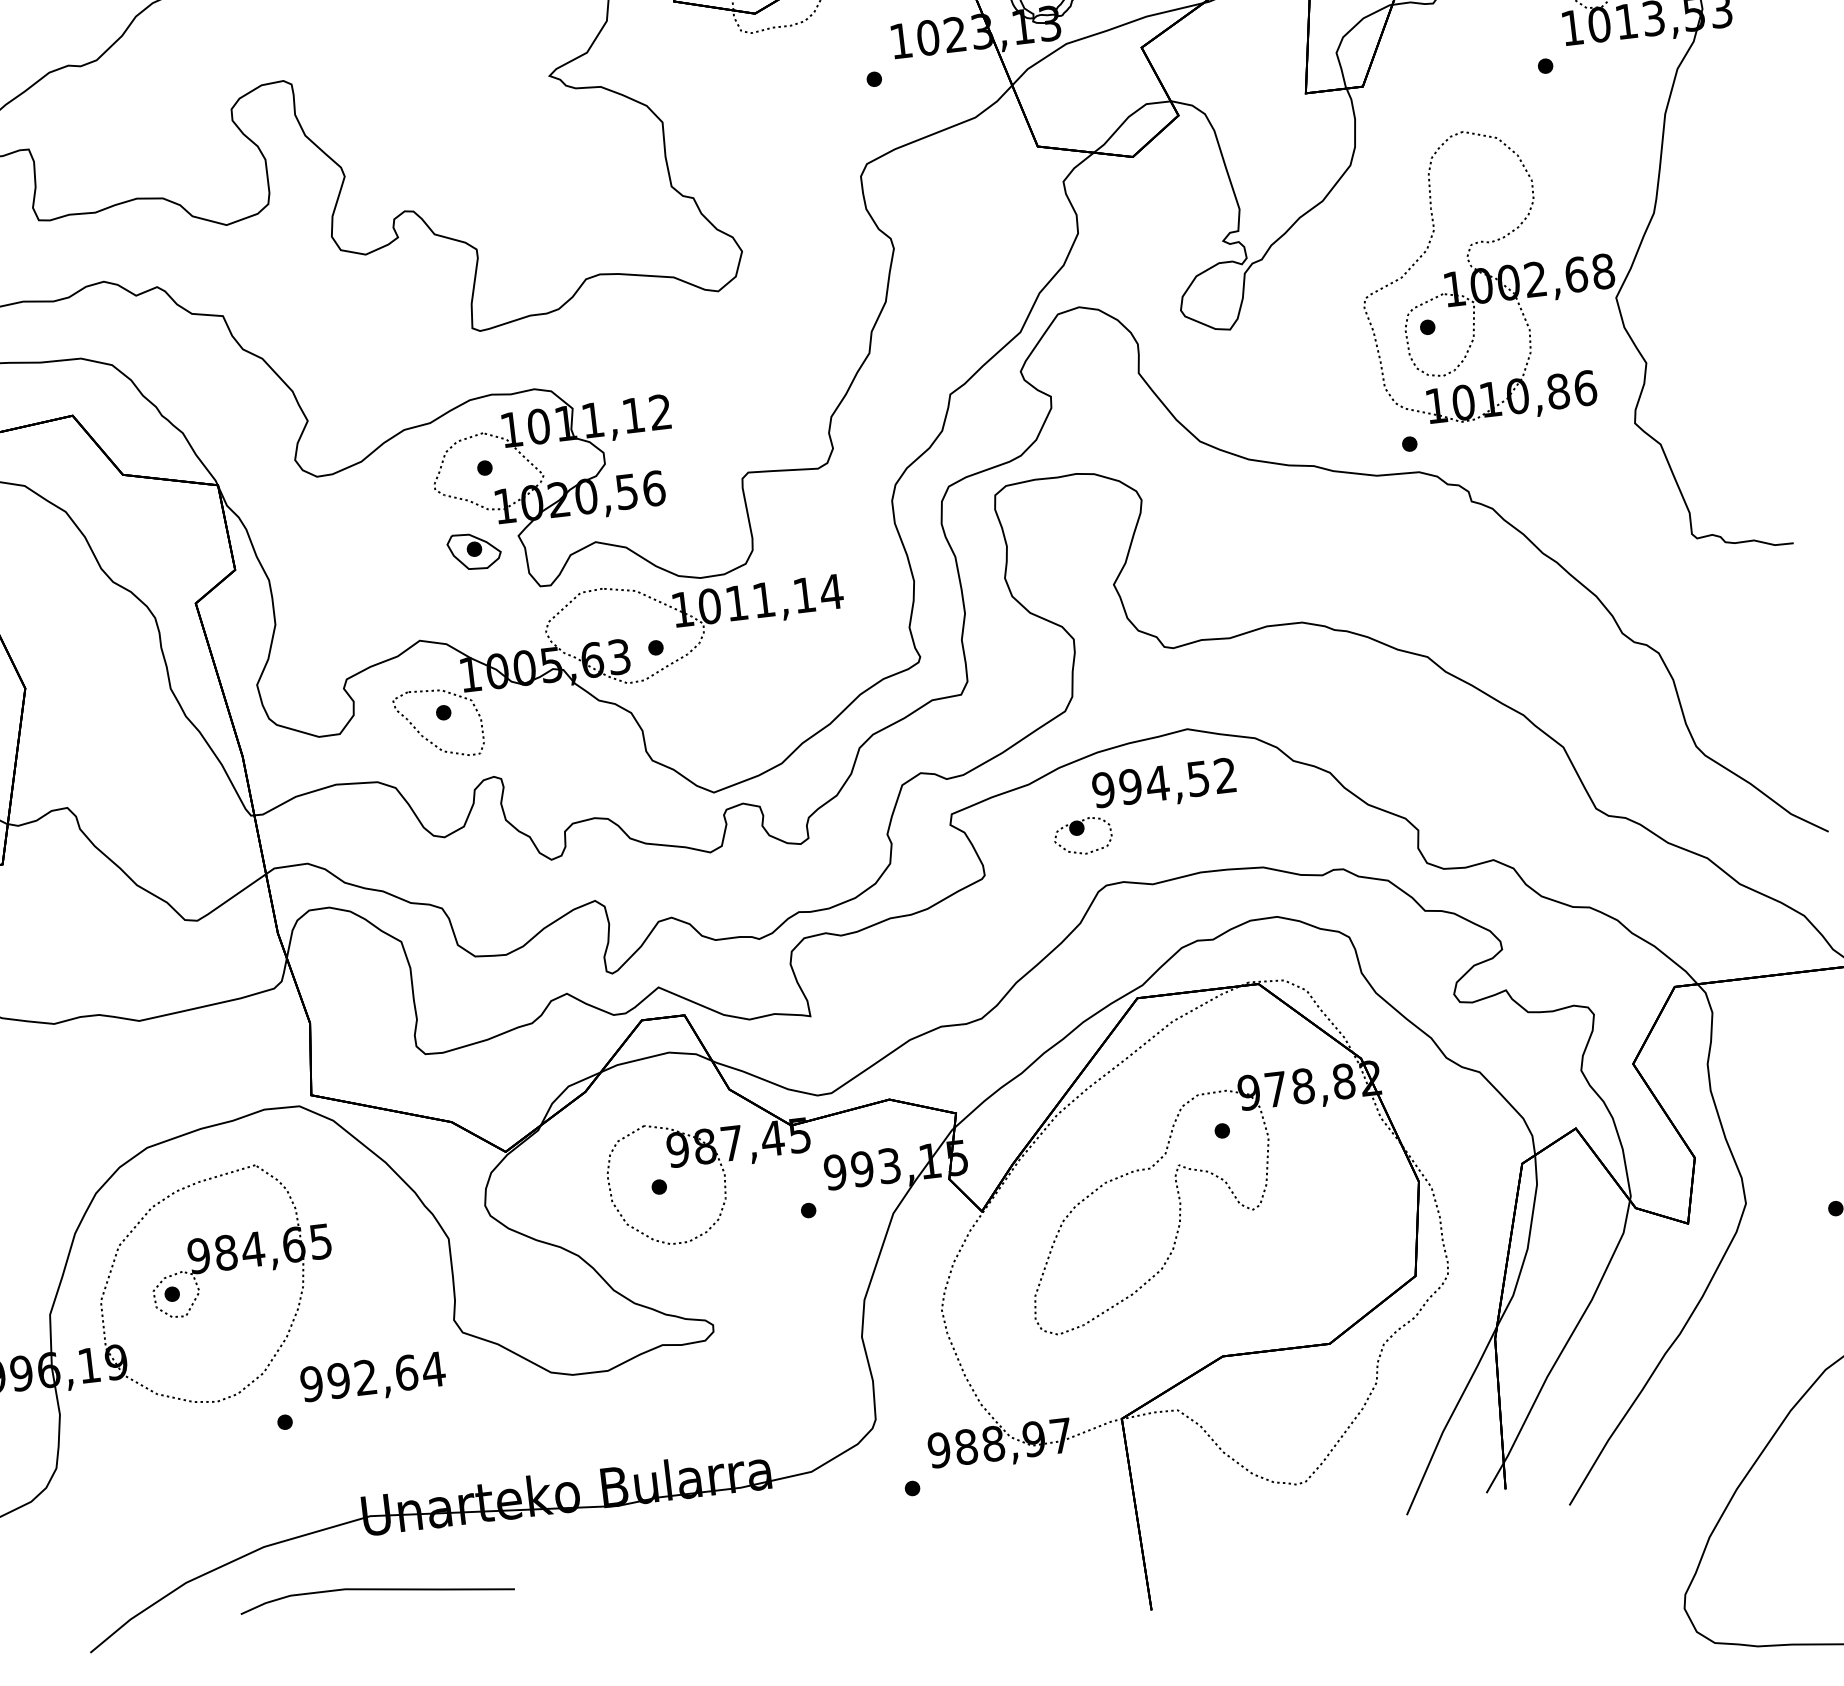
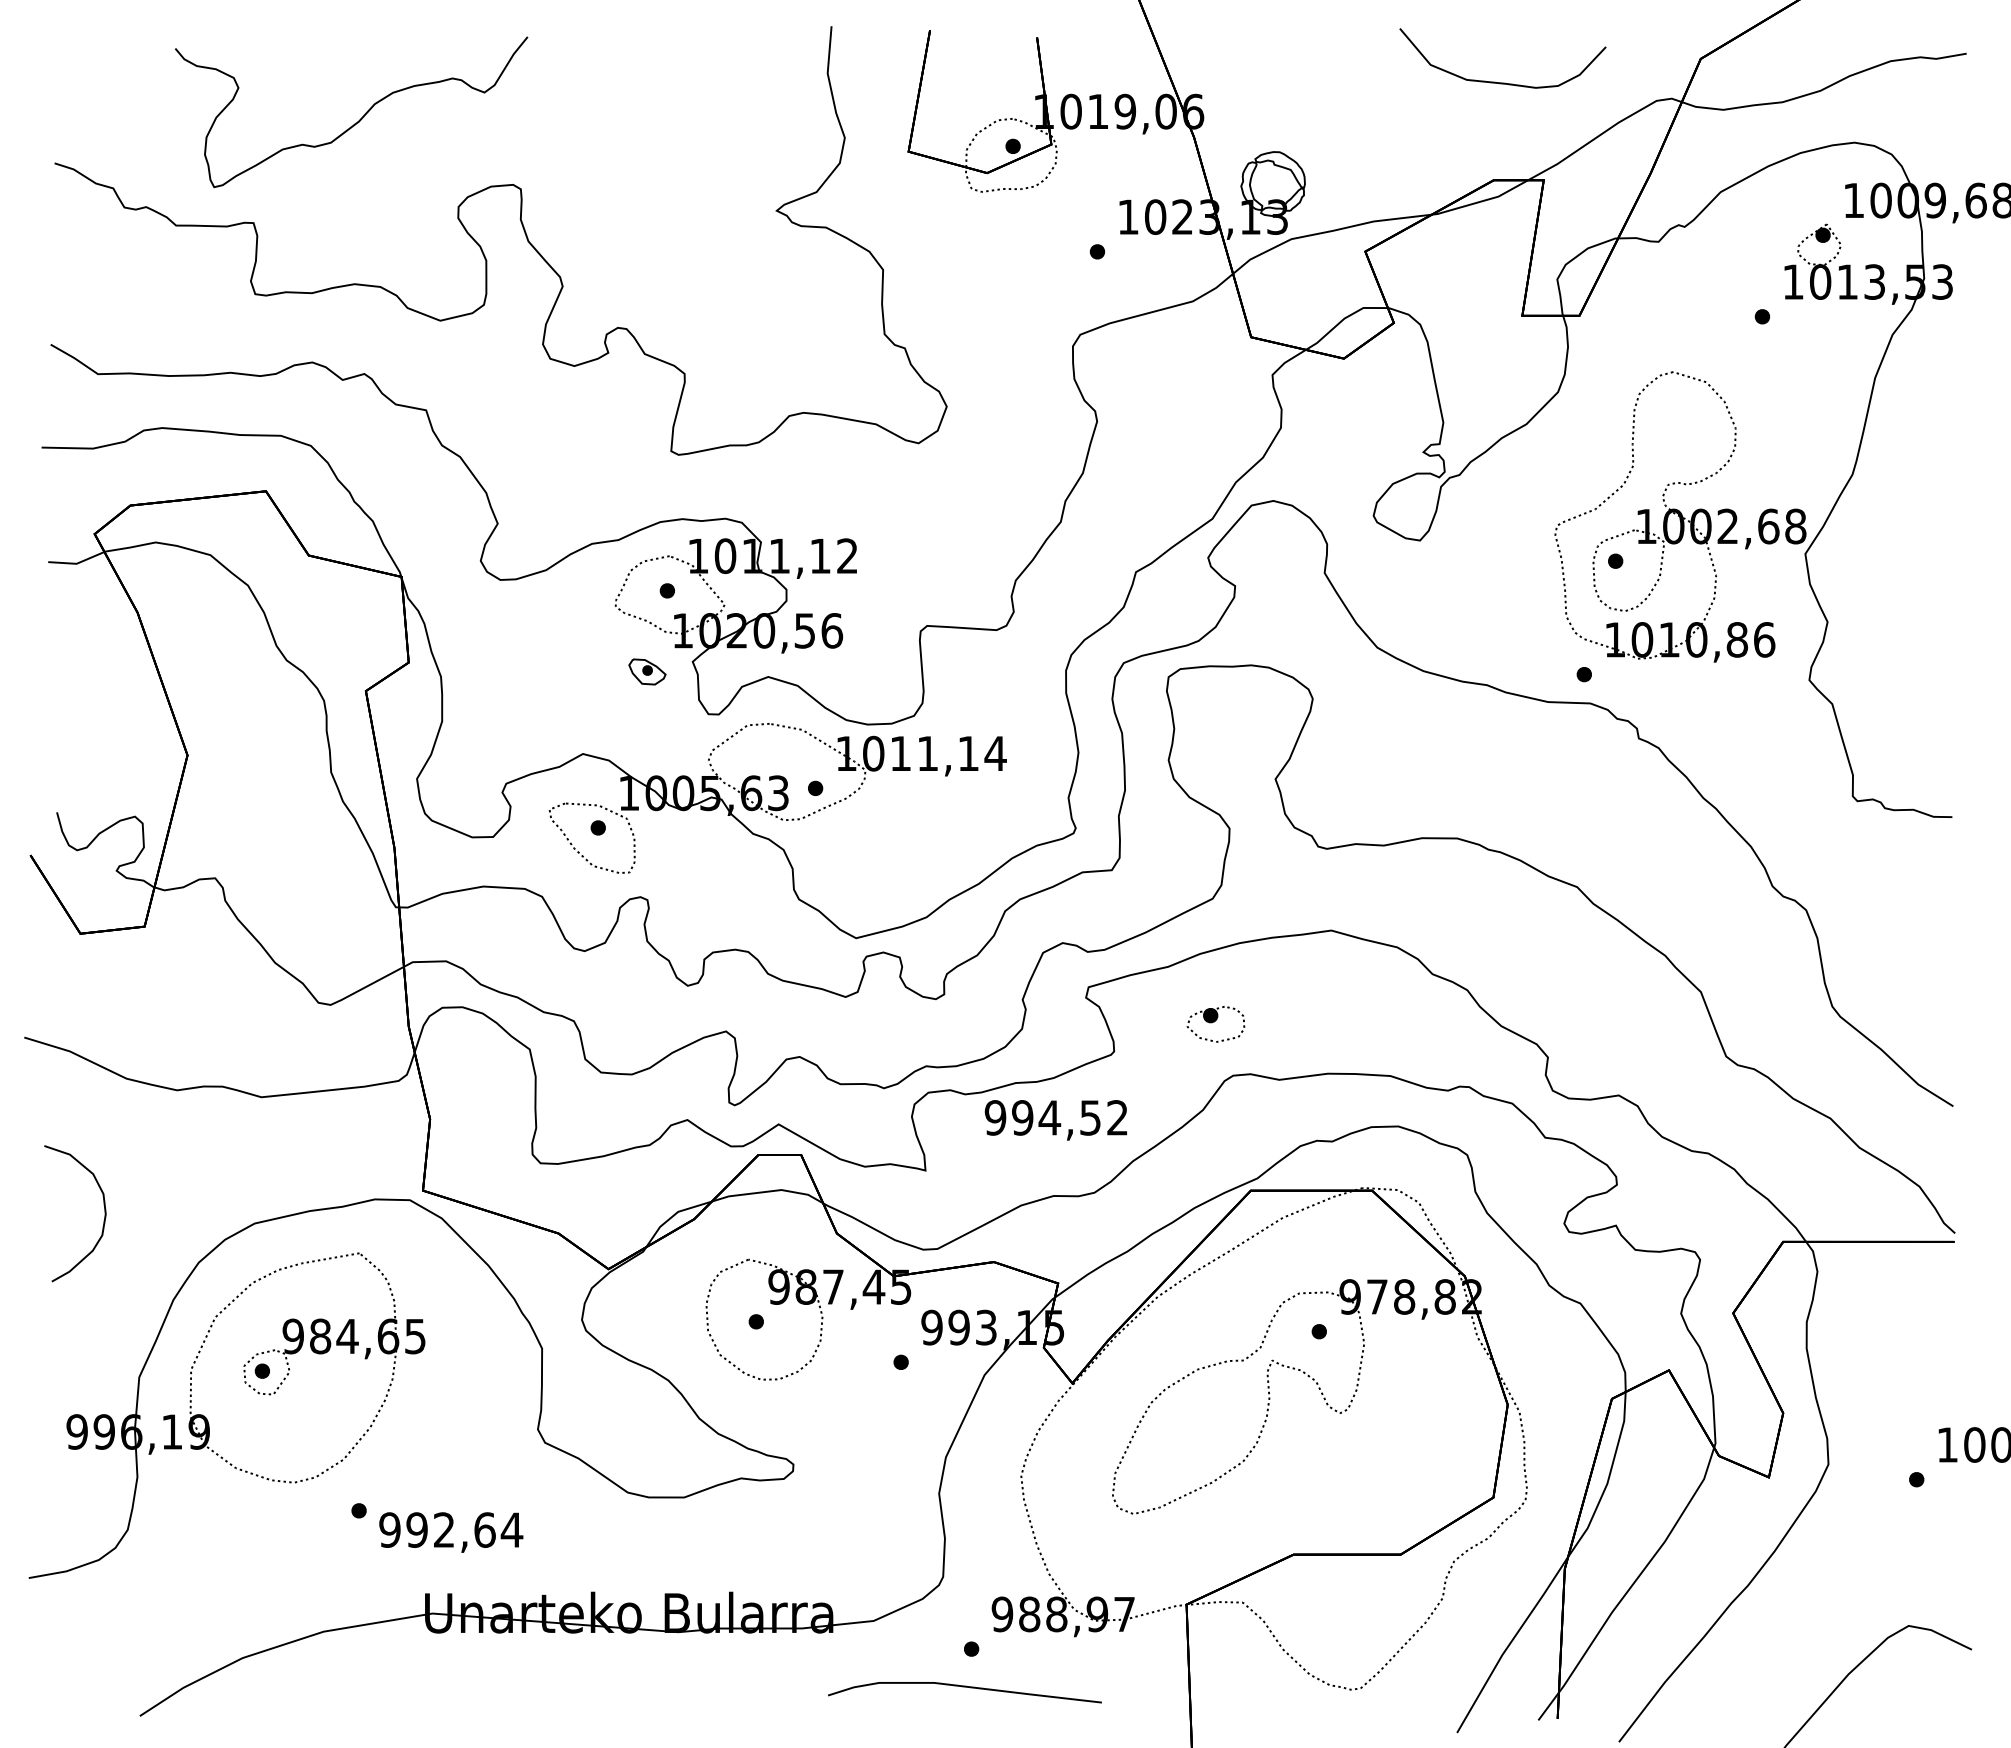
part: (474, 550) -> (647, 671), size x0.7
text: (1163, 785) -> (1055, 1120), moved
text: (373, 1379) -> (451, 1532), moved
curve: (376, 1590) -> (964, 1687), moved

